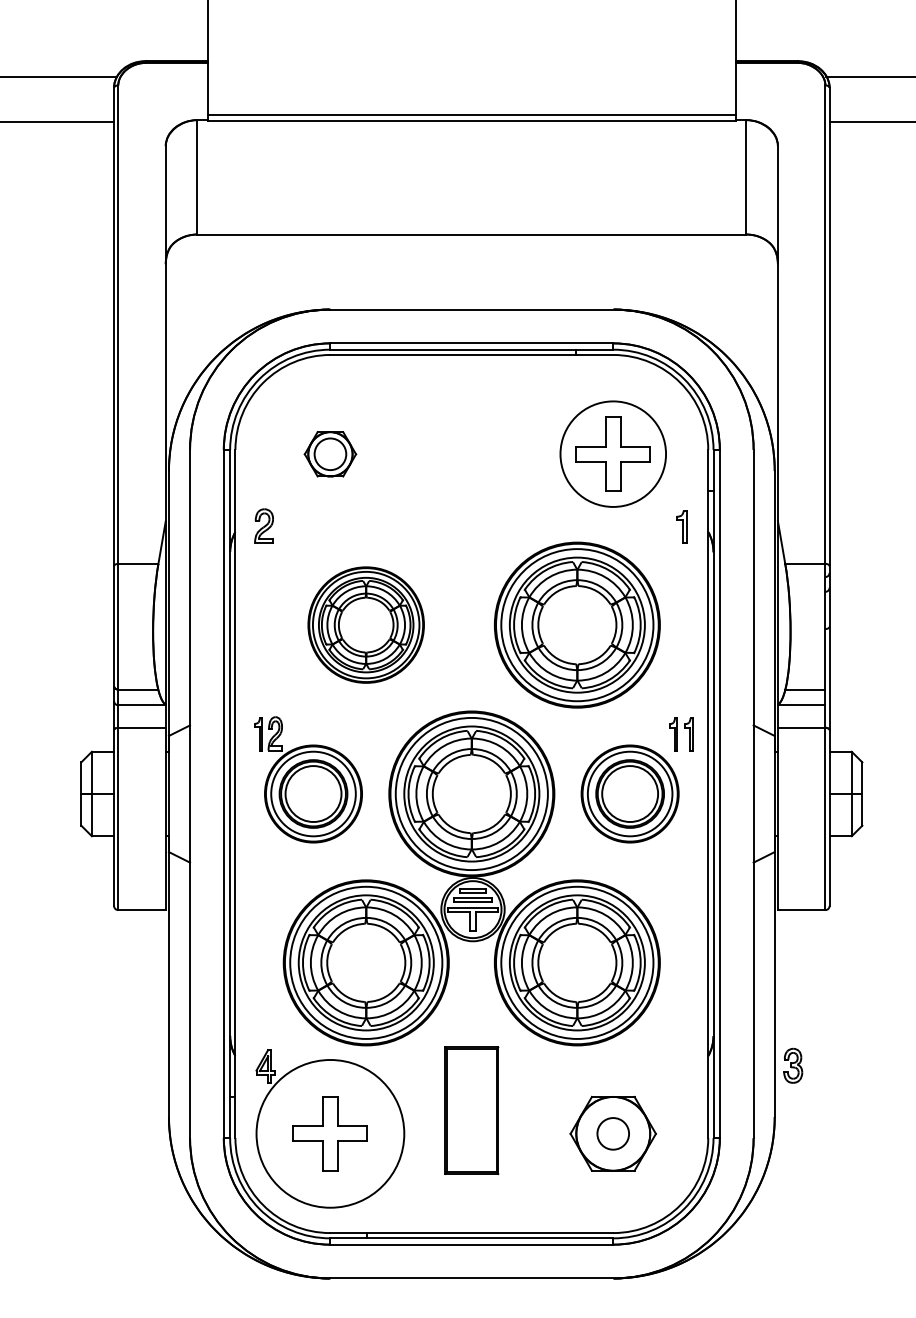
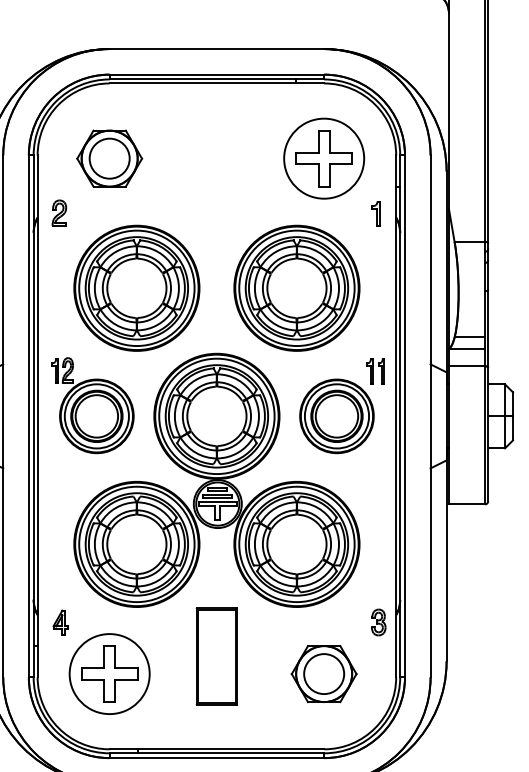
part: (330, 454) -> (109, 158), size x1.67
part: (365, 624) -> (136, 287), size x1.43
part: (793, 1065) -> (378, 622), moved
circle: (330, 1133) -> (109, 673), size x0.71
circle: (612, 1133) -> (323, 673), size x1.67

